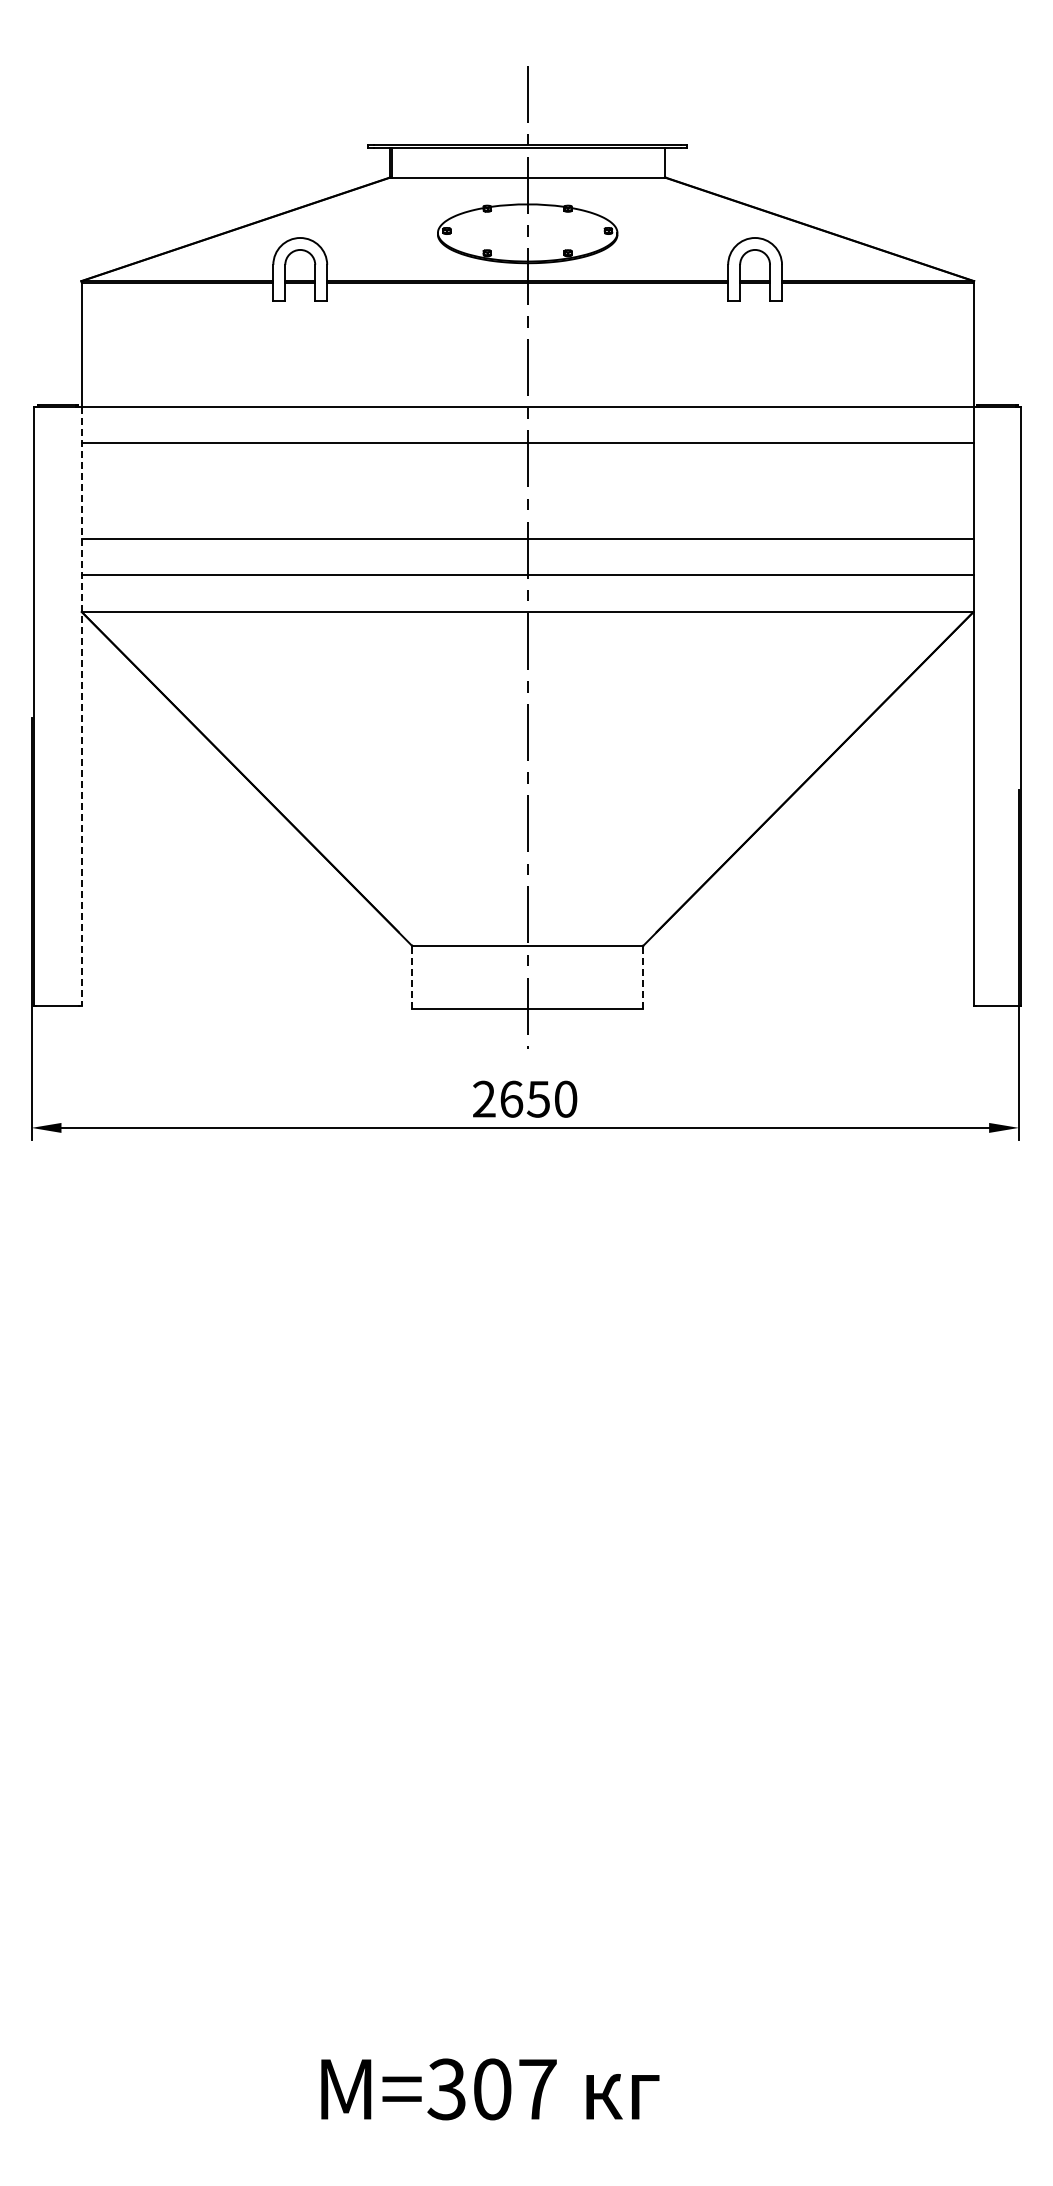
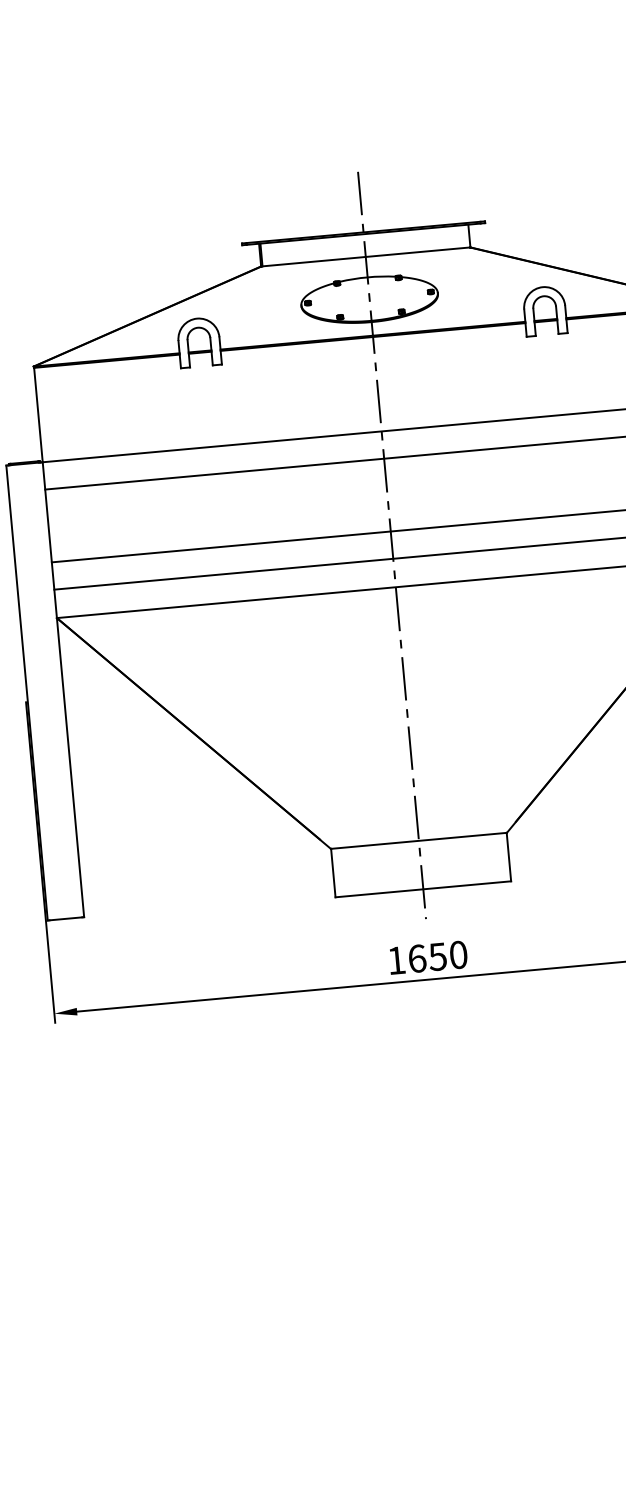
line: (81, 706) -> (63, 689), dashed -> solid
line: (412, 977) -> (333, 873), dashed -> solid
line: (643, 977) -> (509, 857), dashed -> solid
text: (484, 1098) -> (396, 960), 2650 -> 1650

